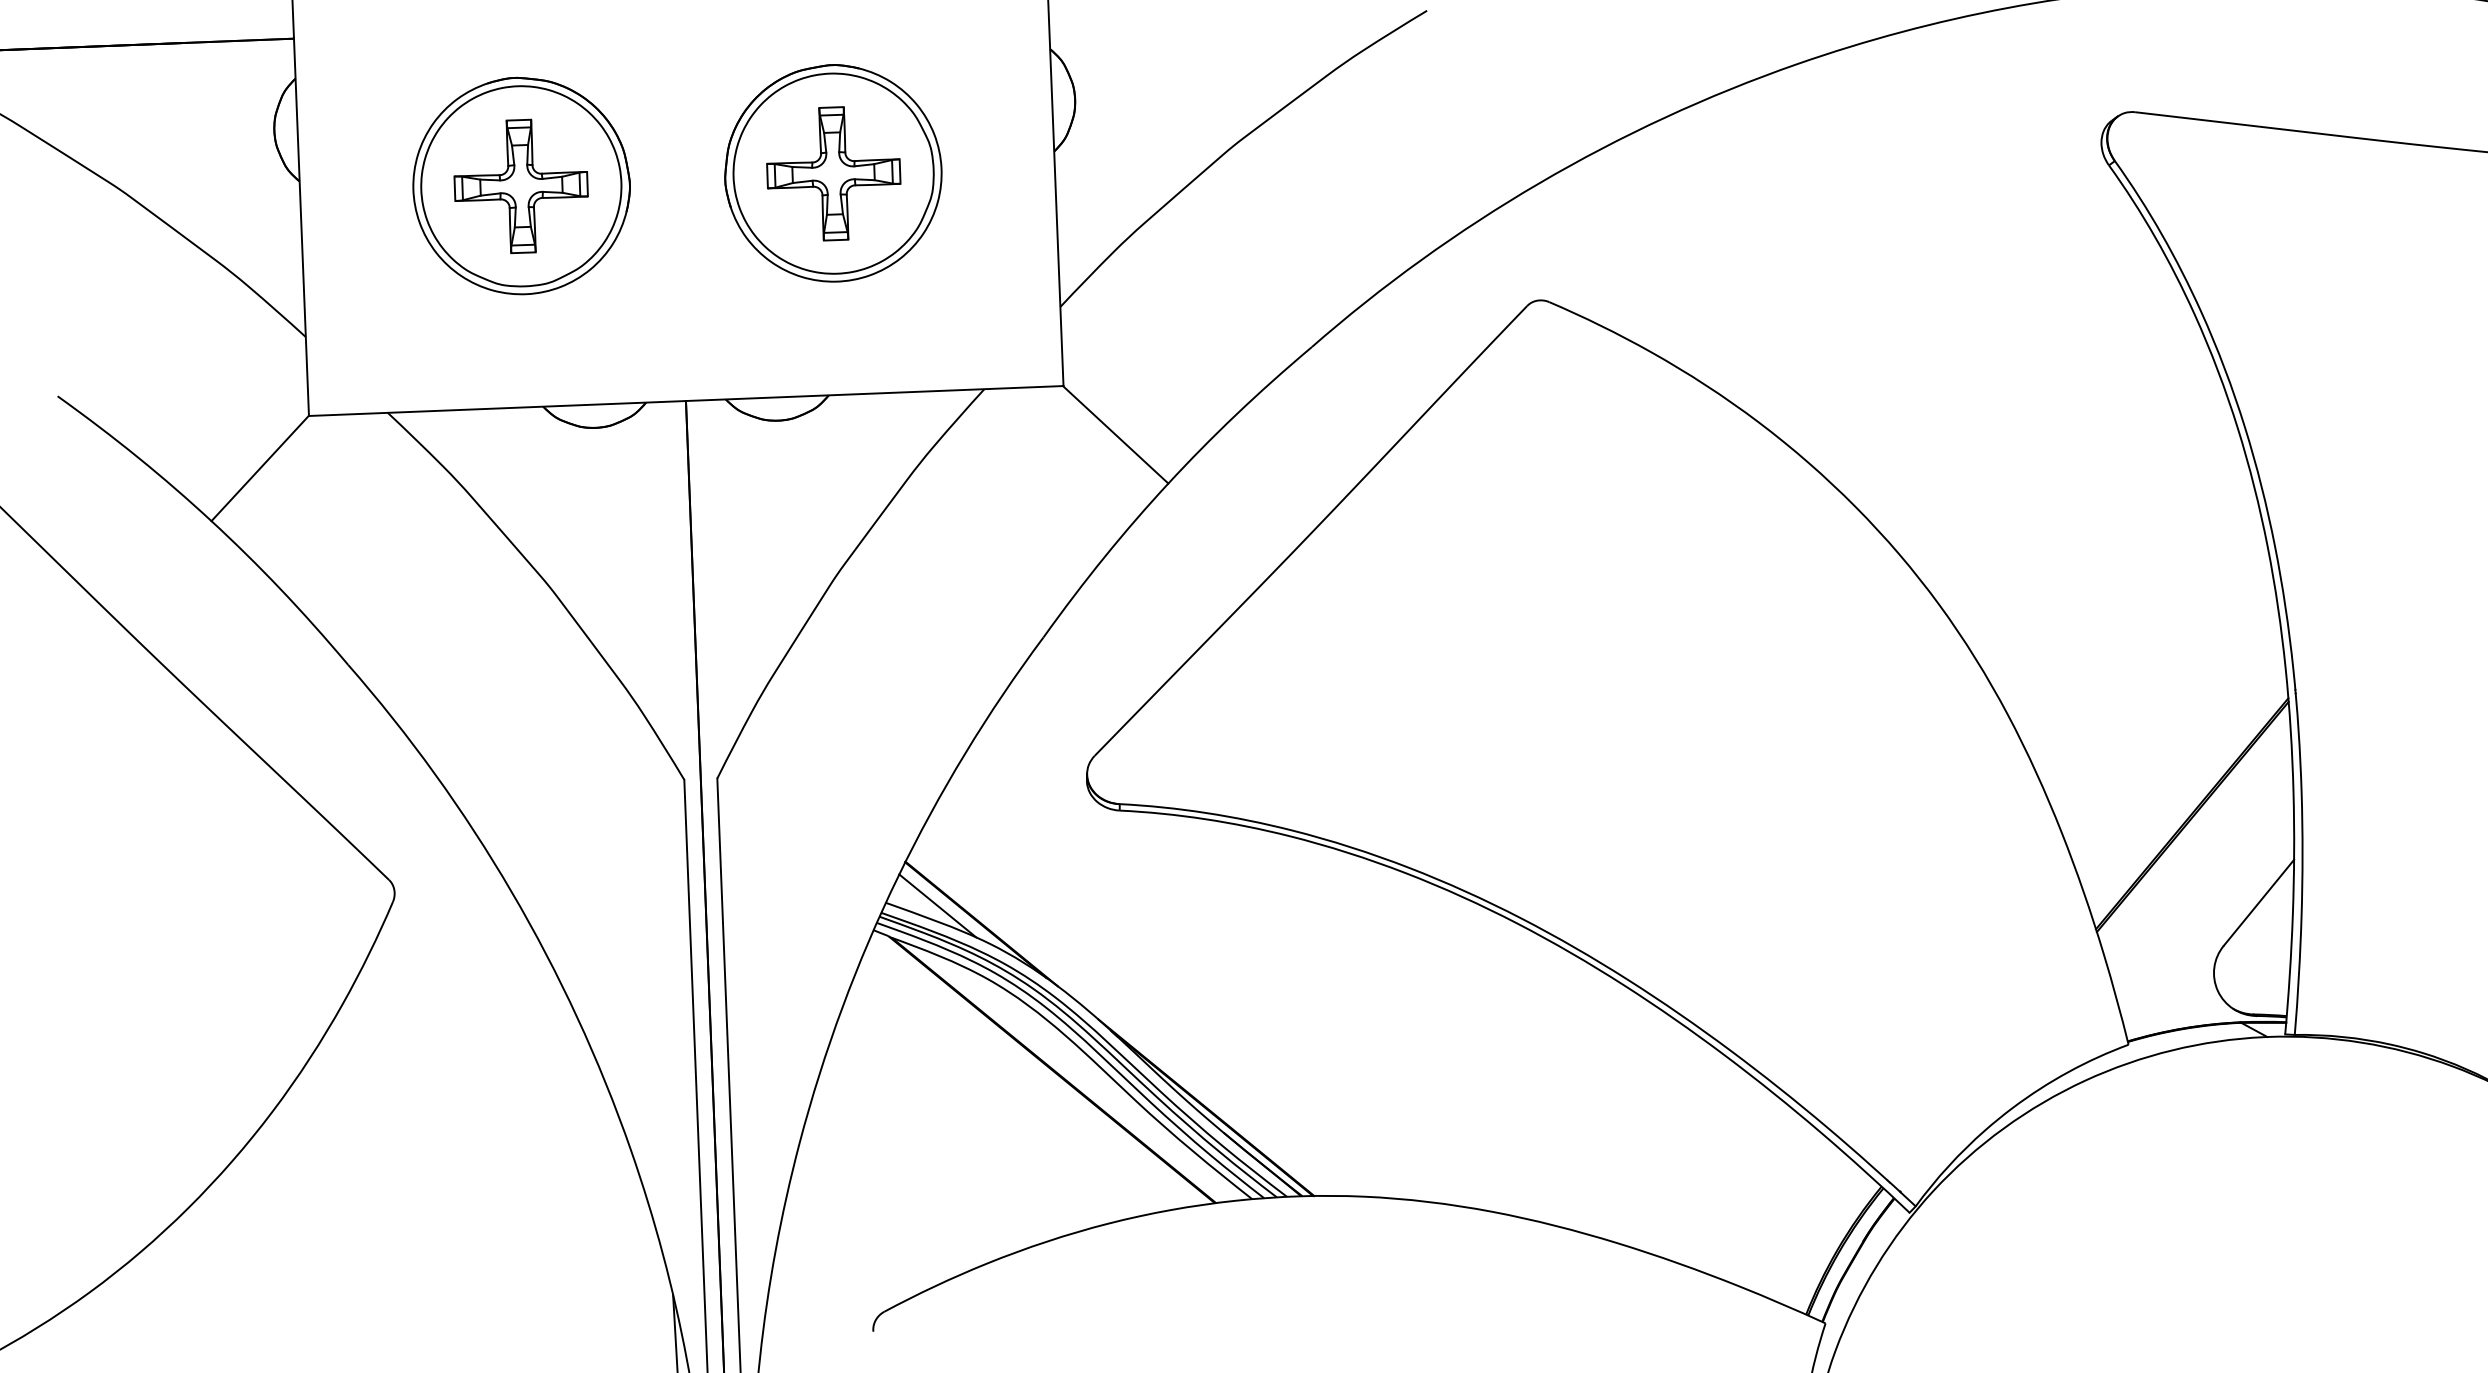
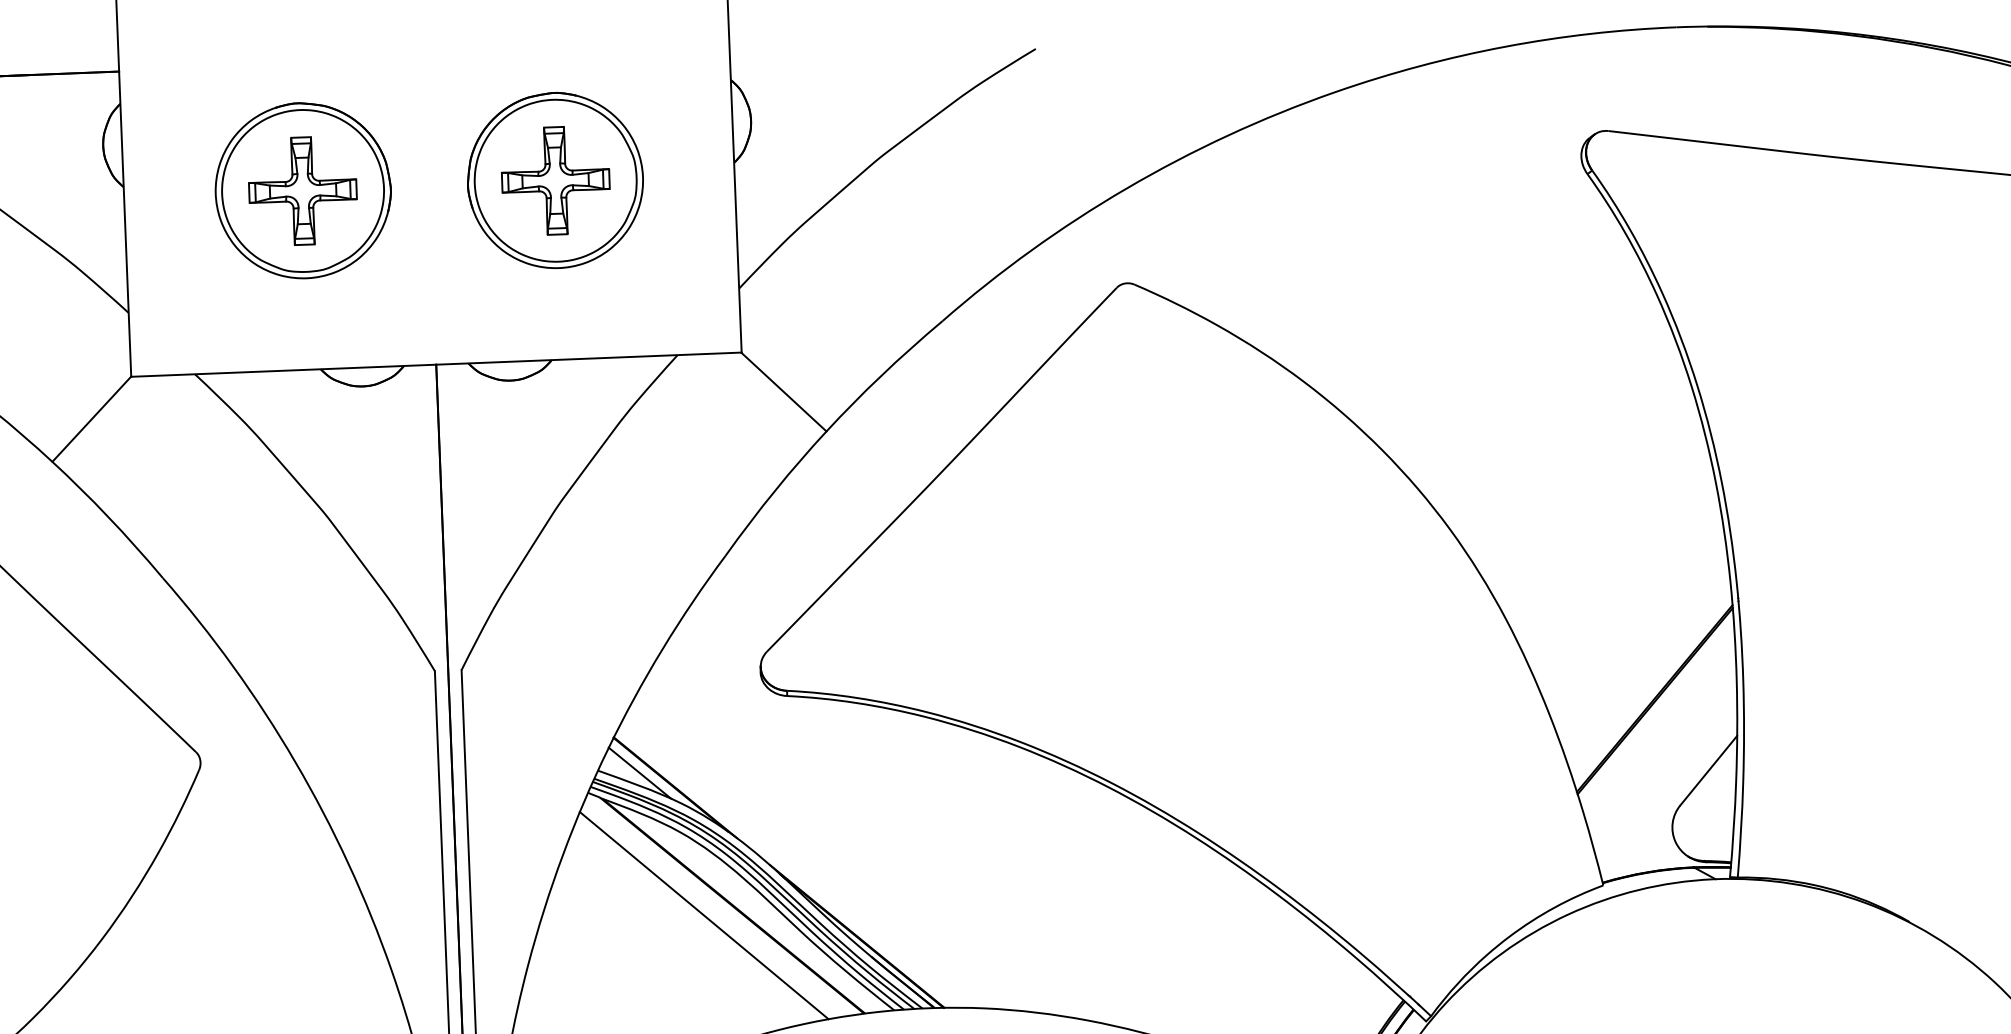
line: (1016, 1081) -> (703, 915), added

